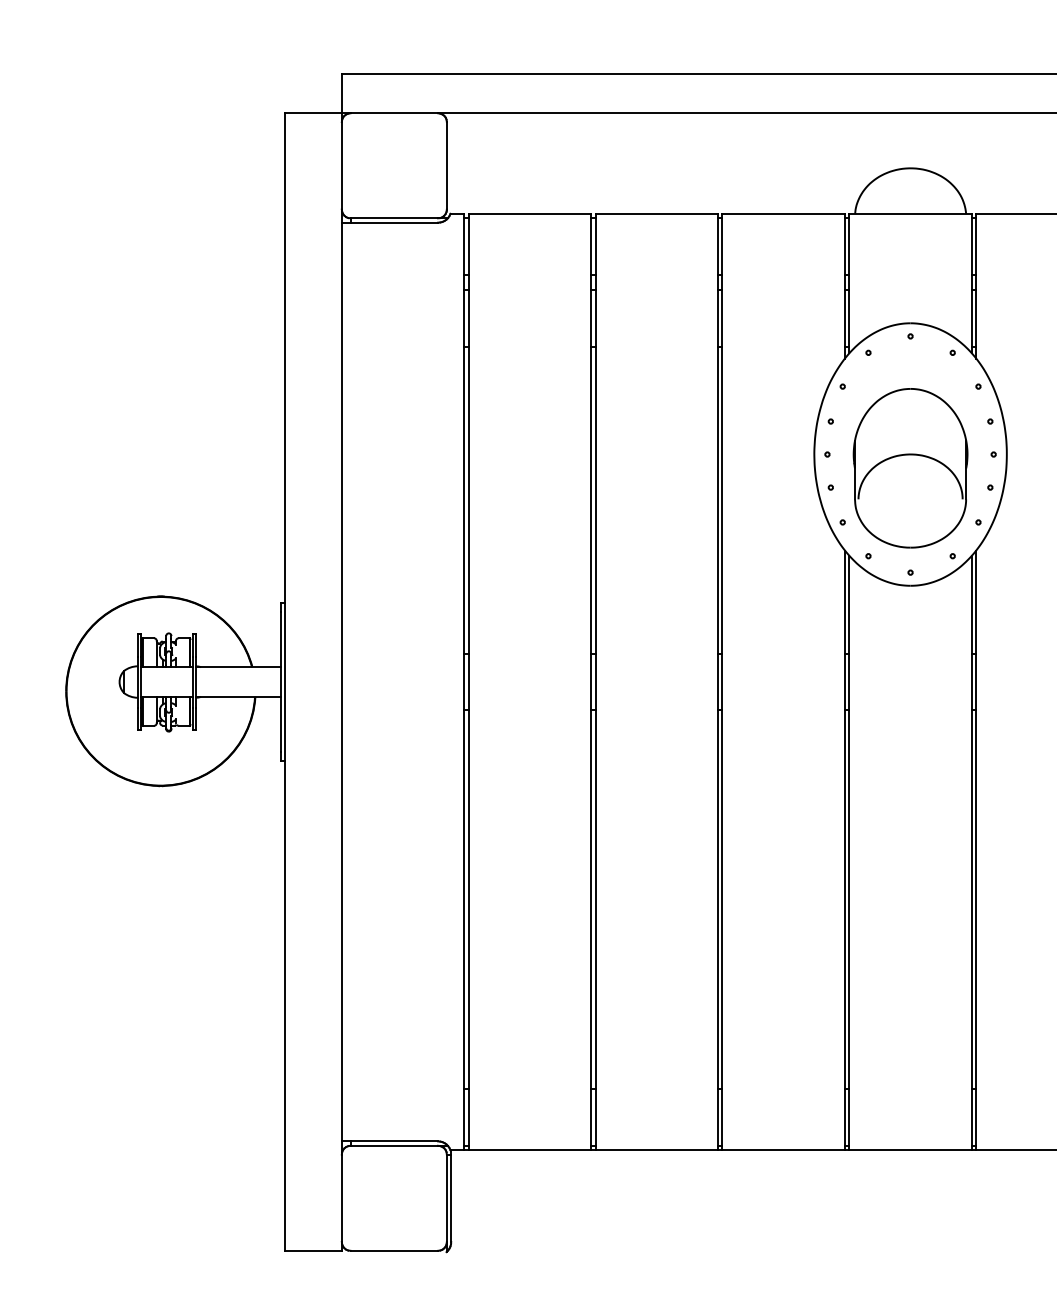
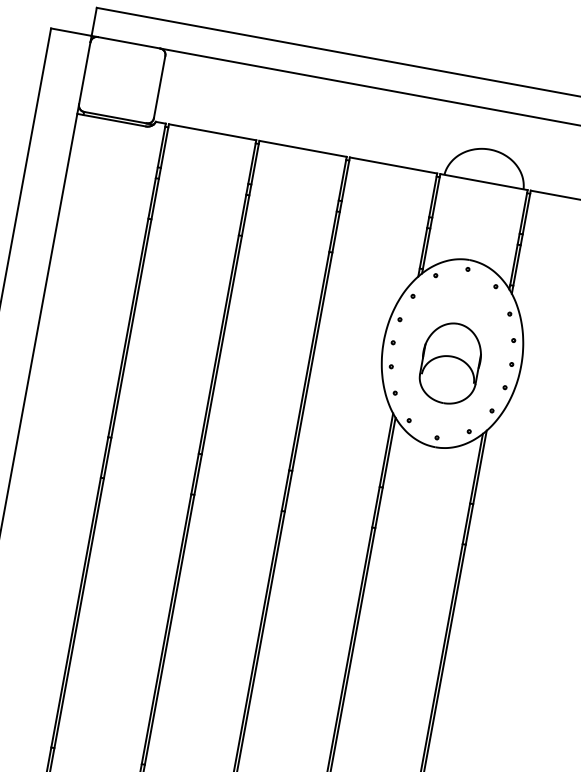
part: (910, 468) -> (450, 363), size x0.7

